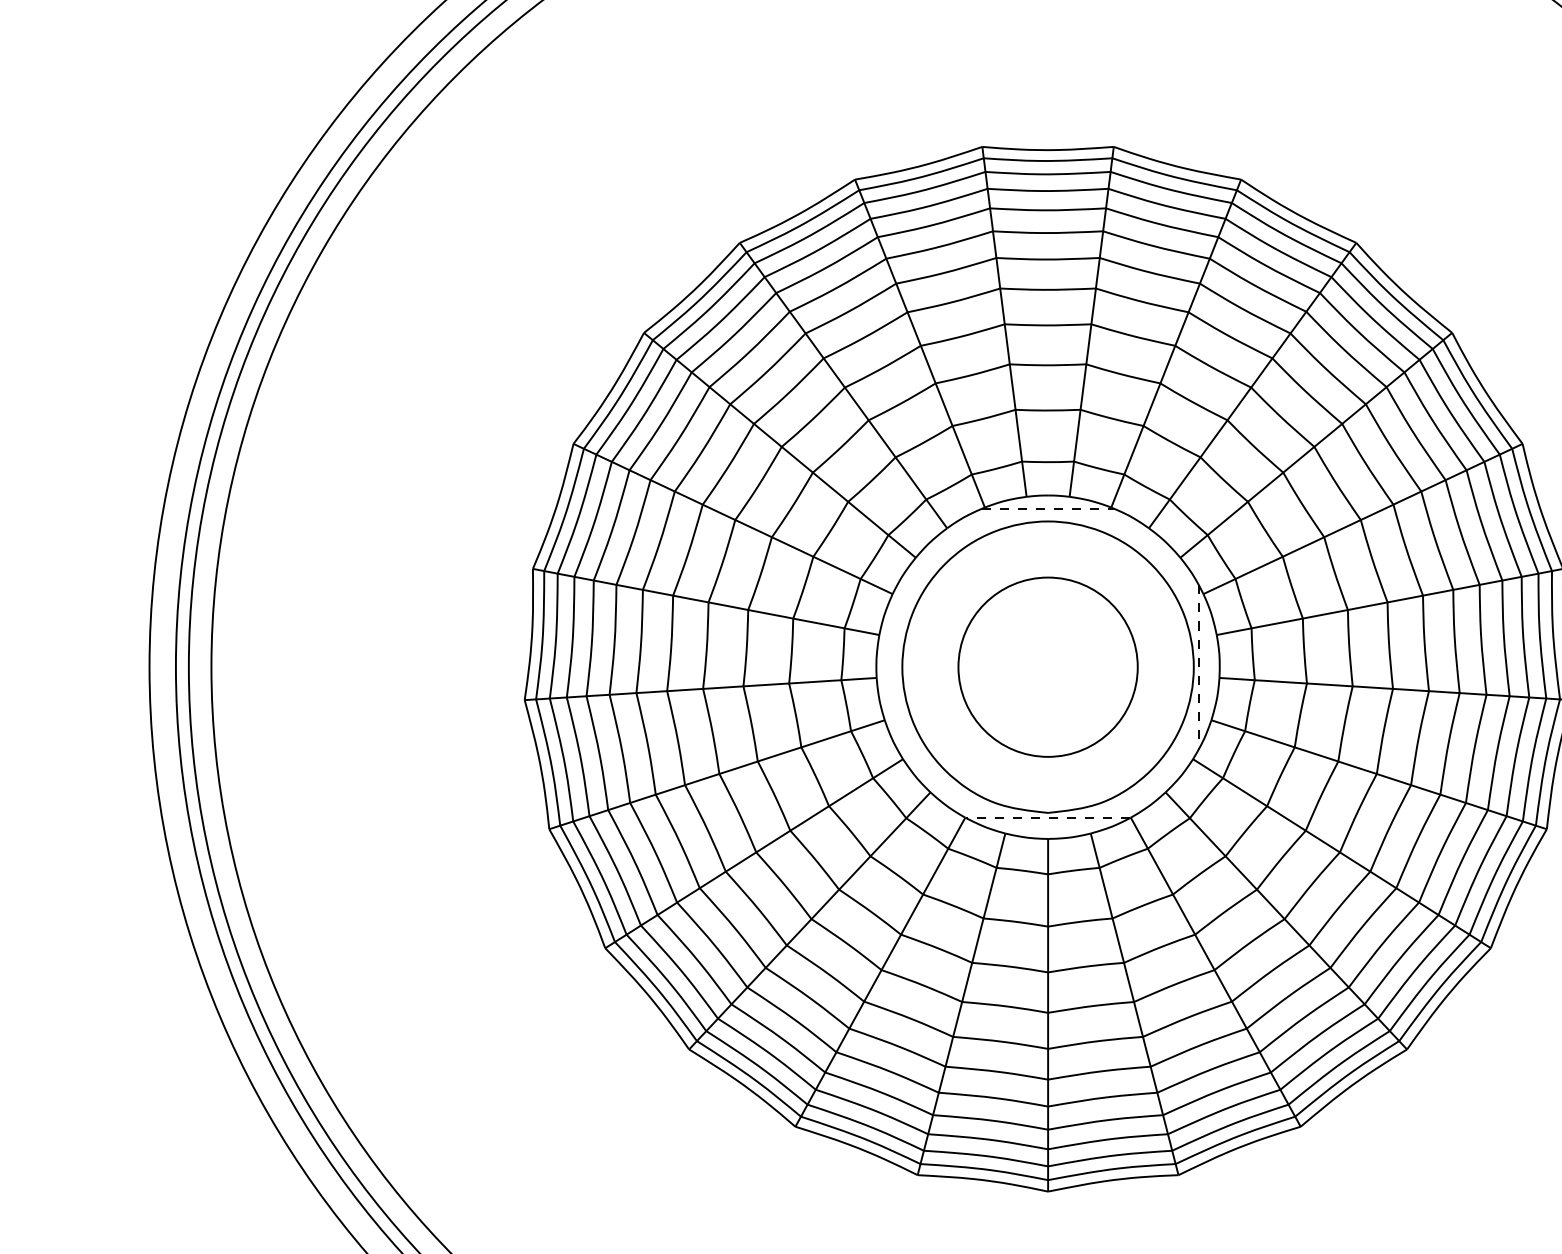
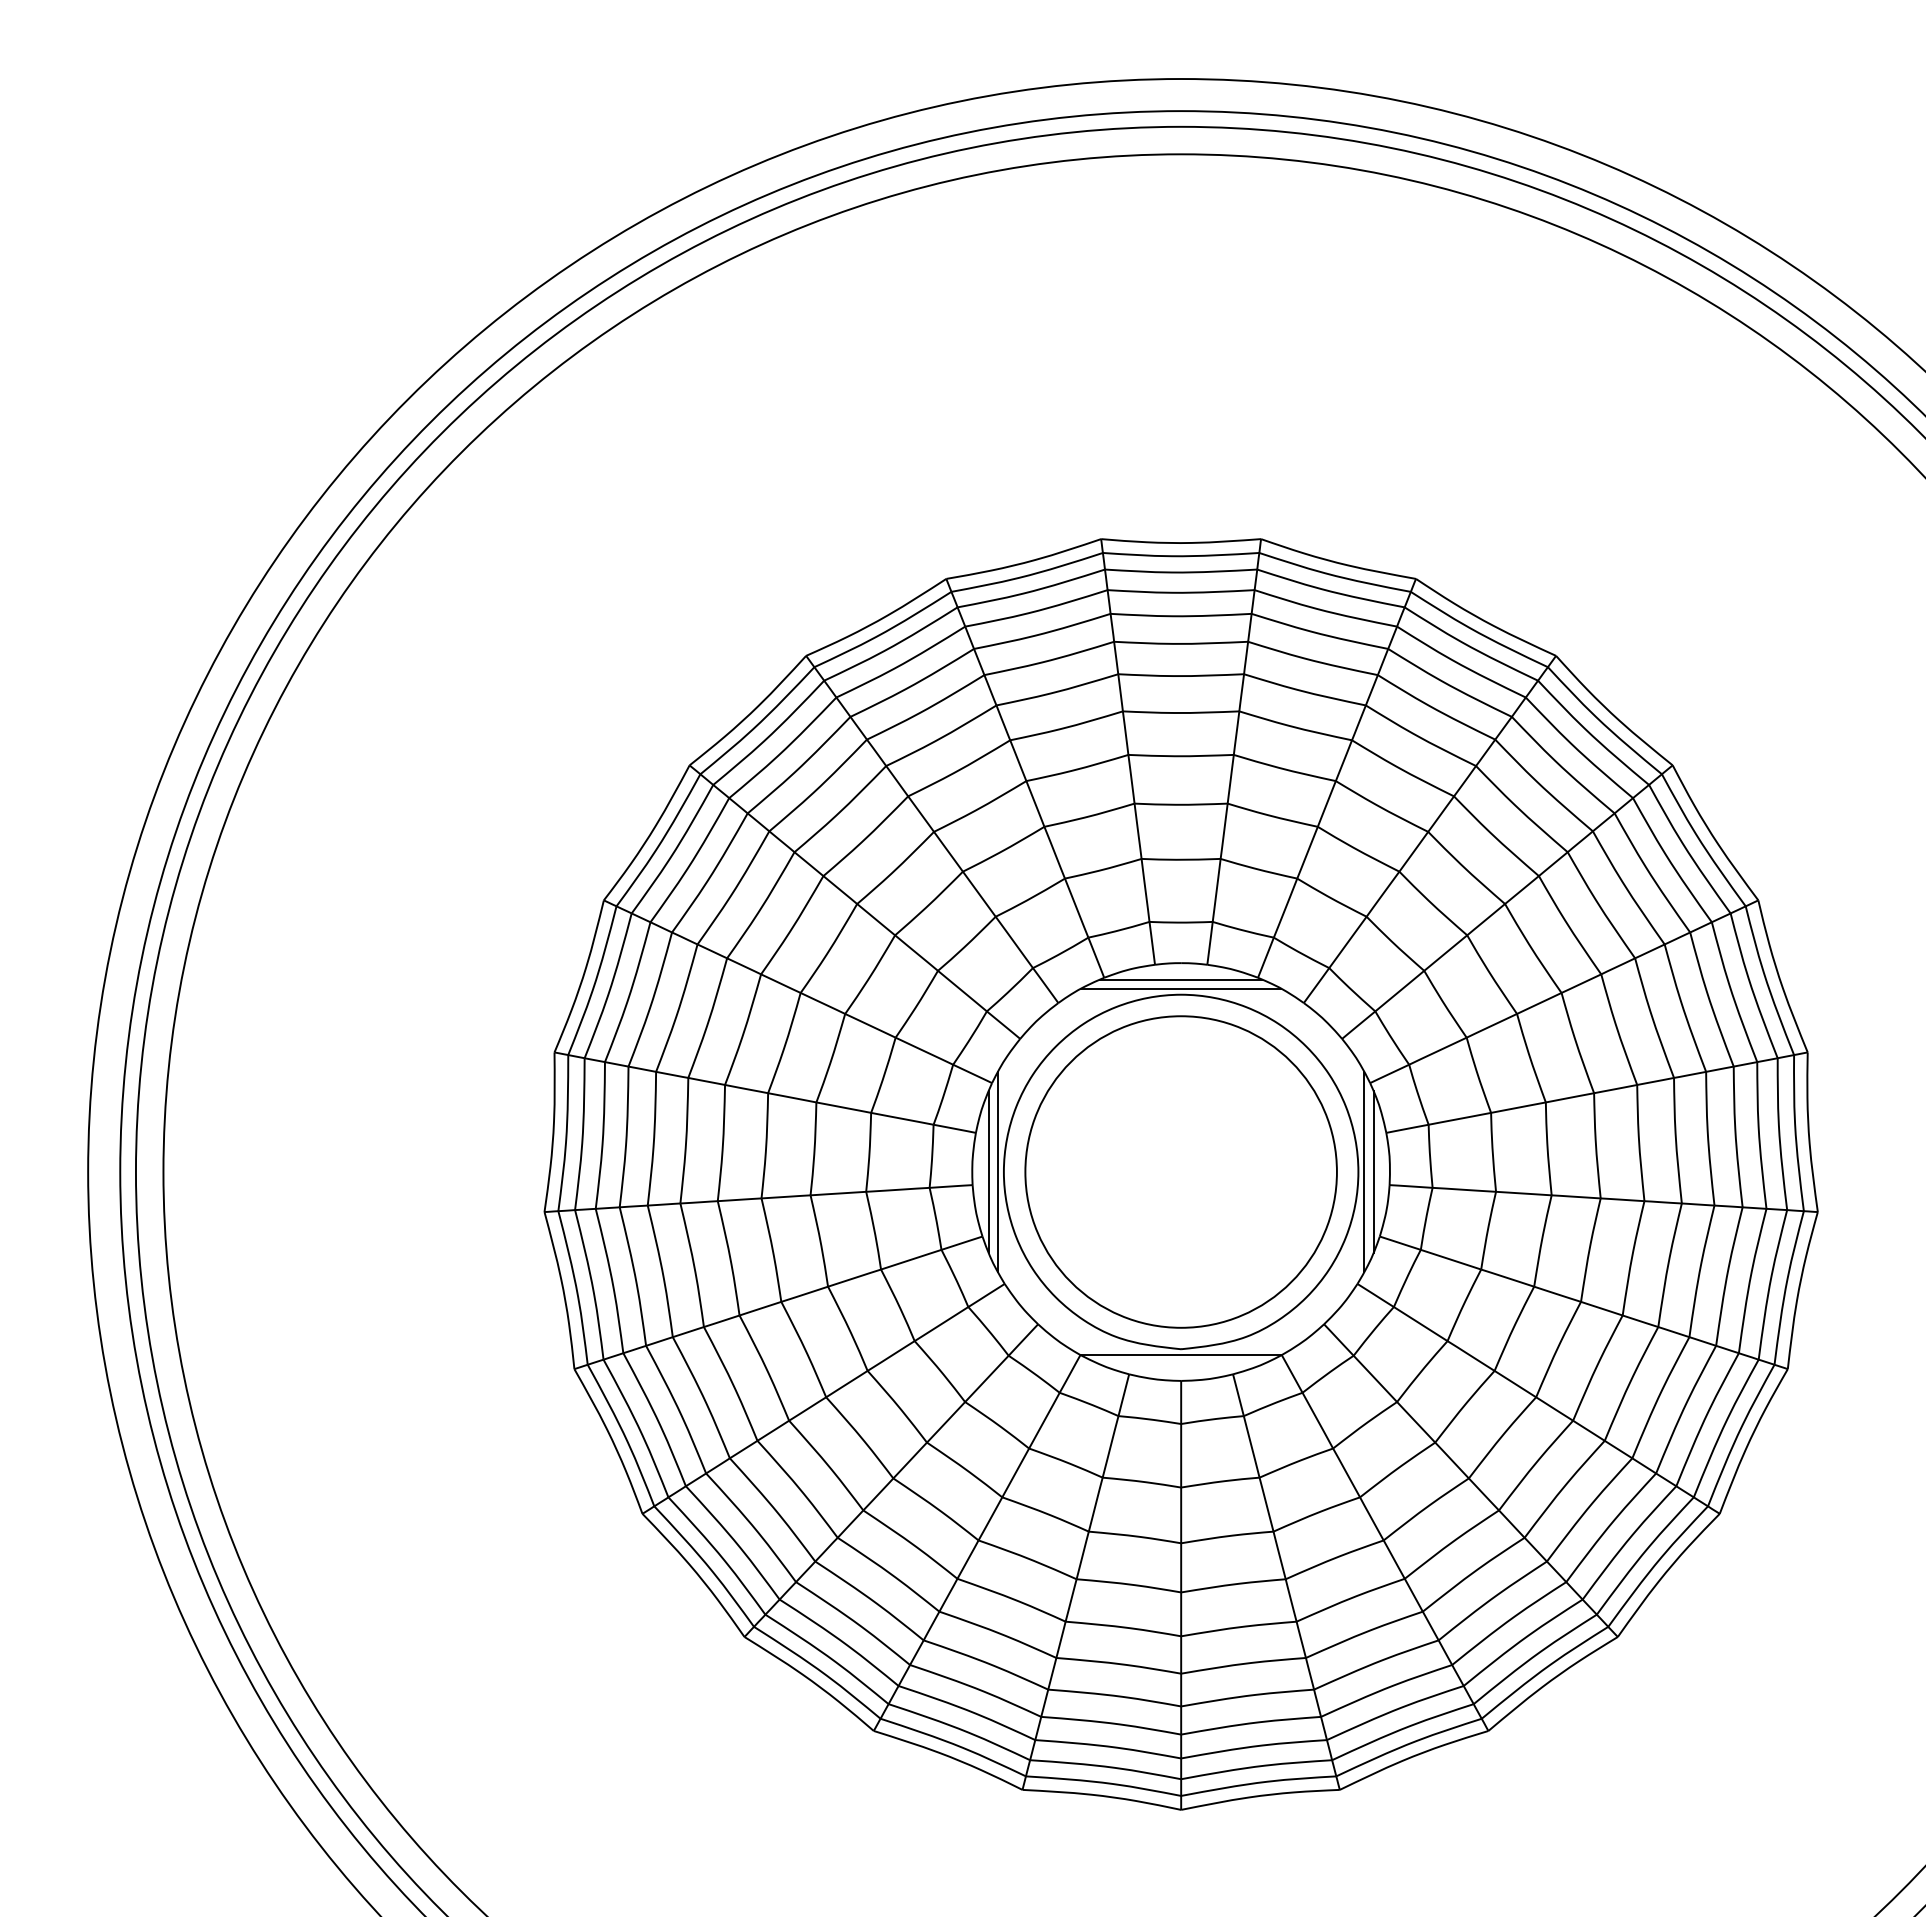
line: (1048, 508) -> (1181, 979), dashed -> solid
line: (1048, 516) -> (1181, 988), added
line: (889, 666) -> (988, 1171), added
line: (897, 666) -> (997, 1171), added
circle: (1047, 666) -> (1180, 1171), size x1.43
line: (1198, 667) -> (1364, 1172), dashed -> solid
line: (1206, 667) -> (1373, 1172), added
line: (1047, 818) -> (1180, 1355), dashed -> solid

